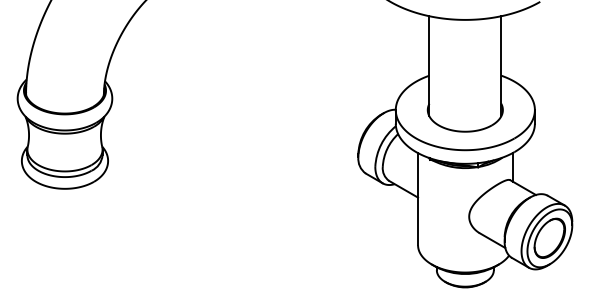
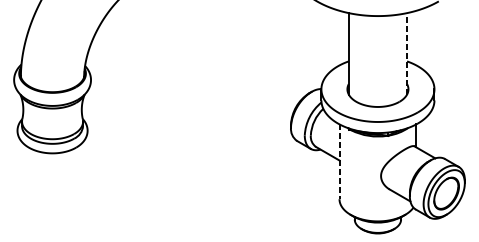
line: (501, 65) -> (407, 53), solid -> dashed
line: (418, 199) -> (339, 162), solid -> dashed

